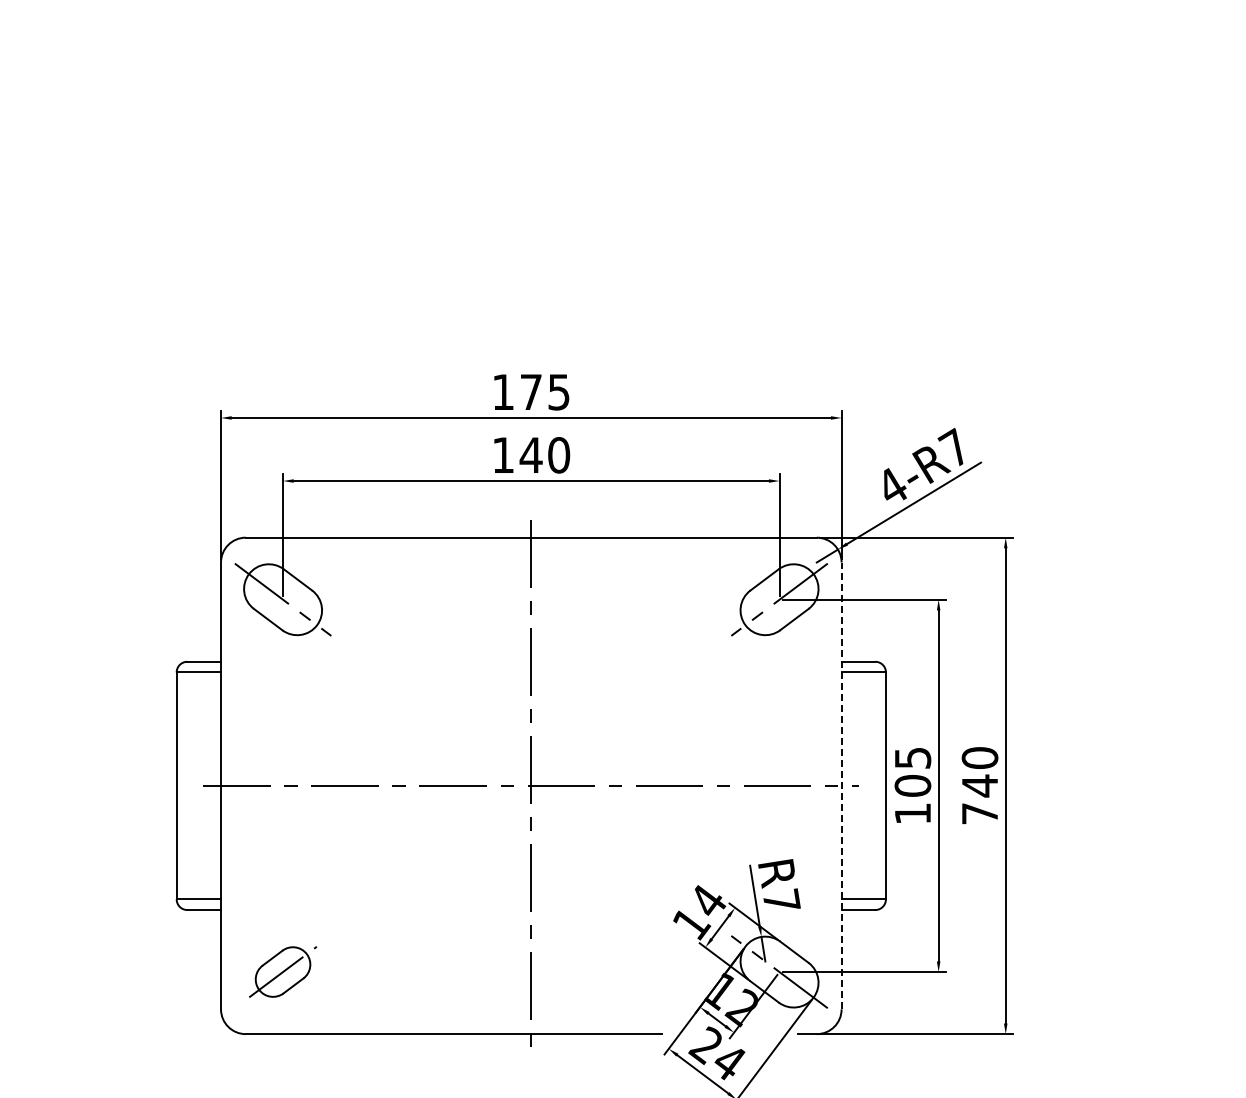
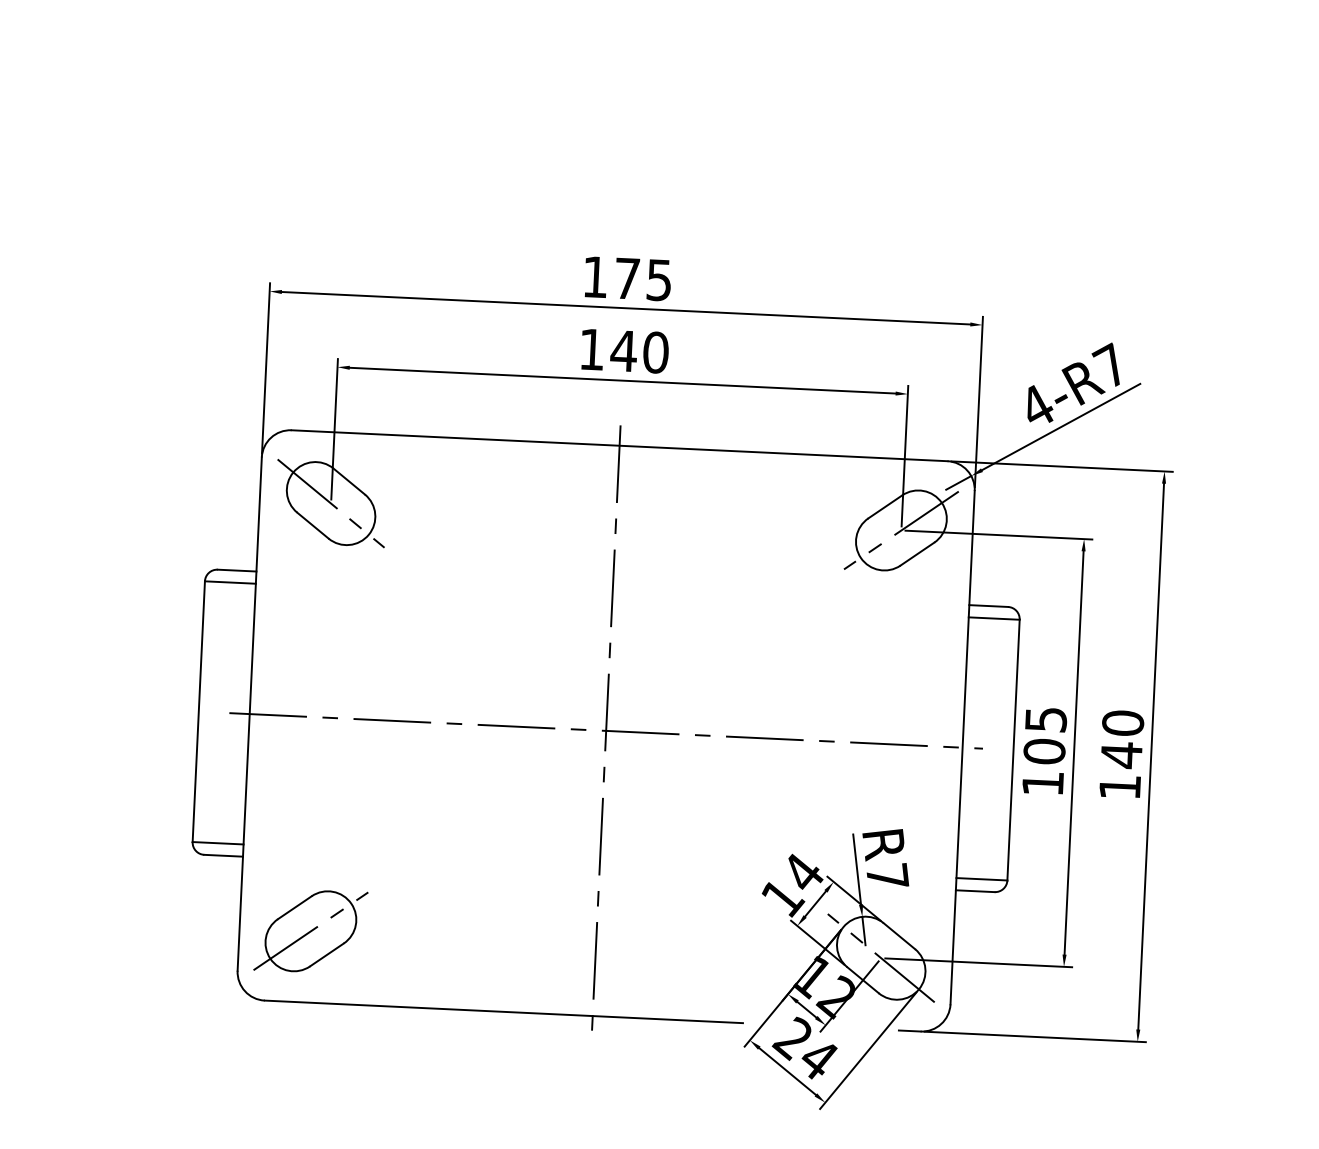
line: (841, 785) -> (962, 747), dashed -> solid
text: (979, 813) -> (1119, 786), 740 -> 140
part: (282, 971) -> (310, 930), size x1.43

